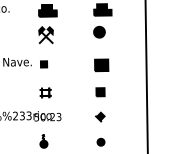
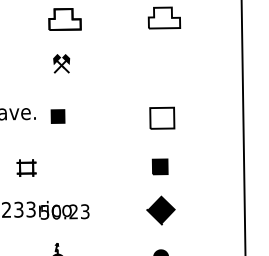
fill: (102, 9) -> (163, 17), removed
fill: (47, 10) -> (64, 19), removed
part: (99, 31) -> (158, 57), removed
part: (45, 35) -> (60, 64), size x0.6
fill: (101, 65) -> (161, 118), removed
part: (45, 92) -> (26, 167), moved
part: (100, 116) -> (160, 210), size x1.6

